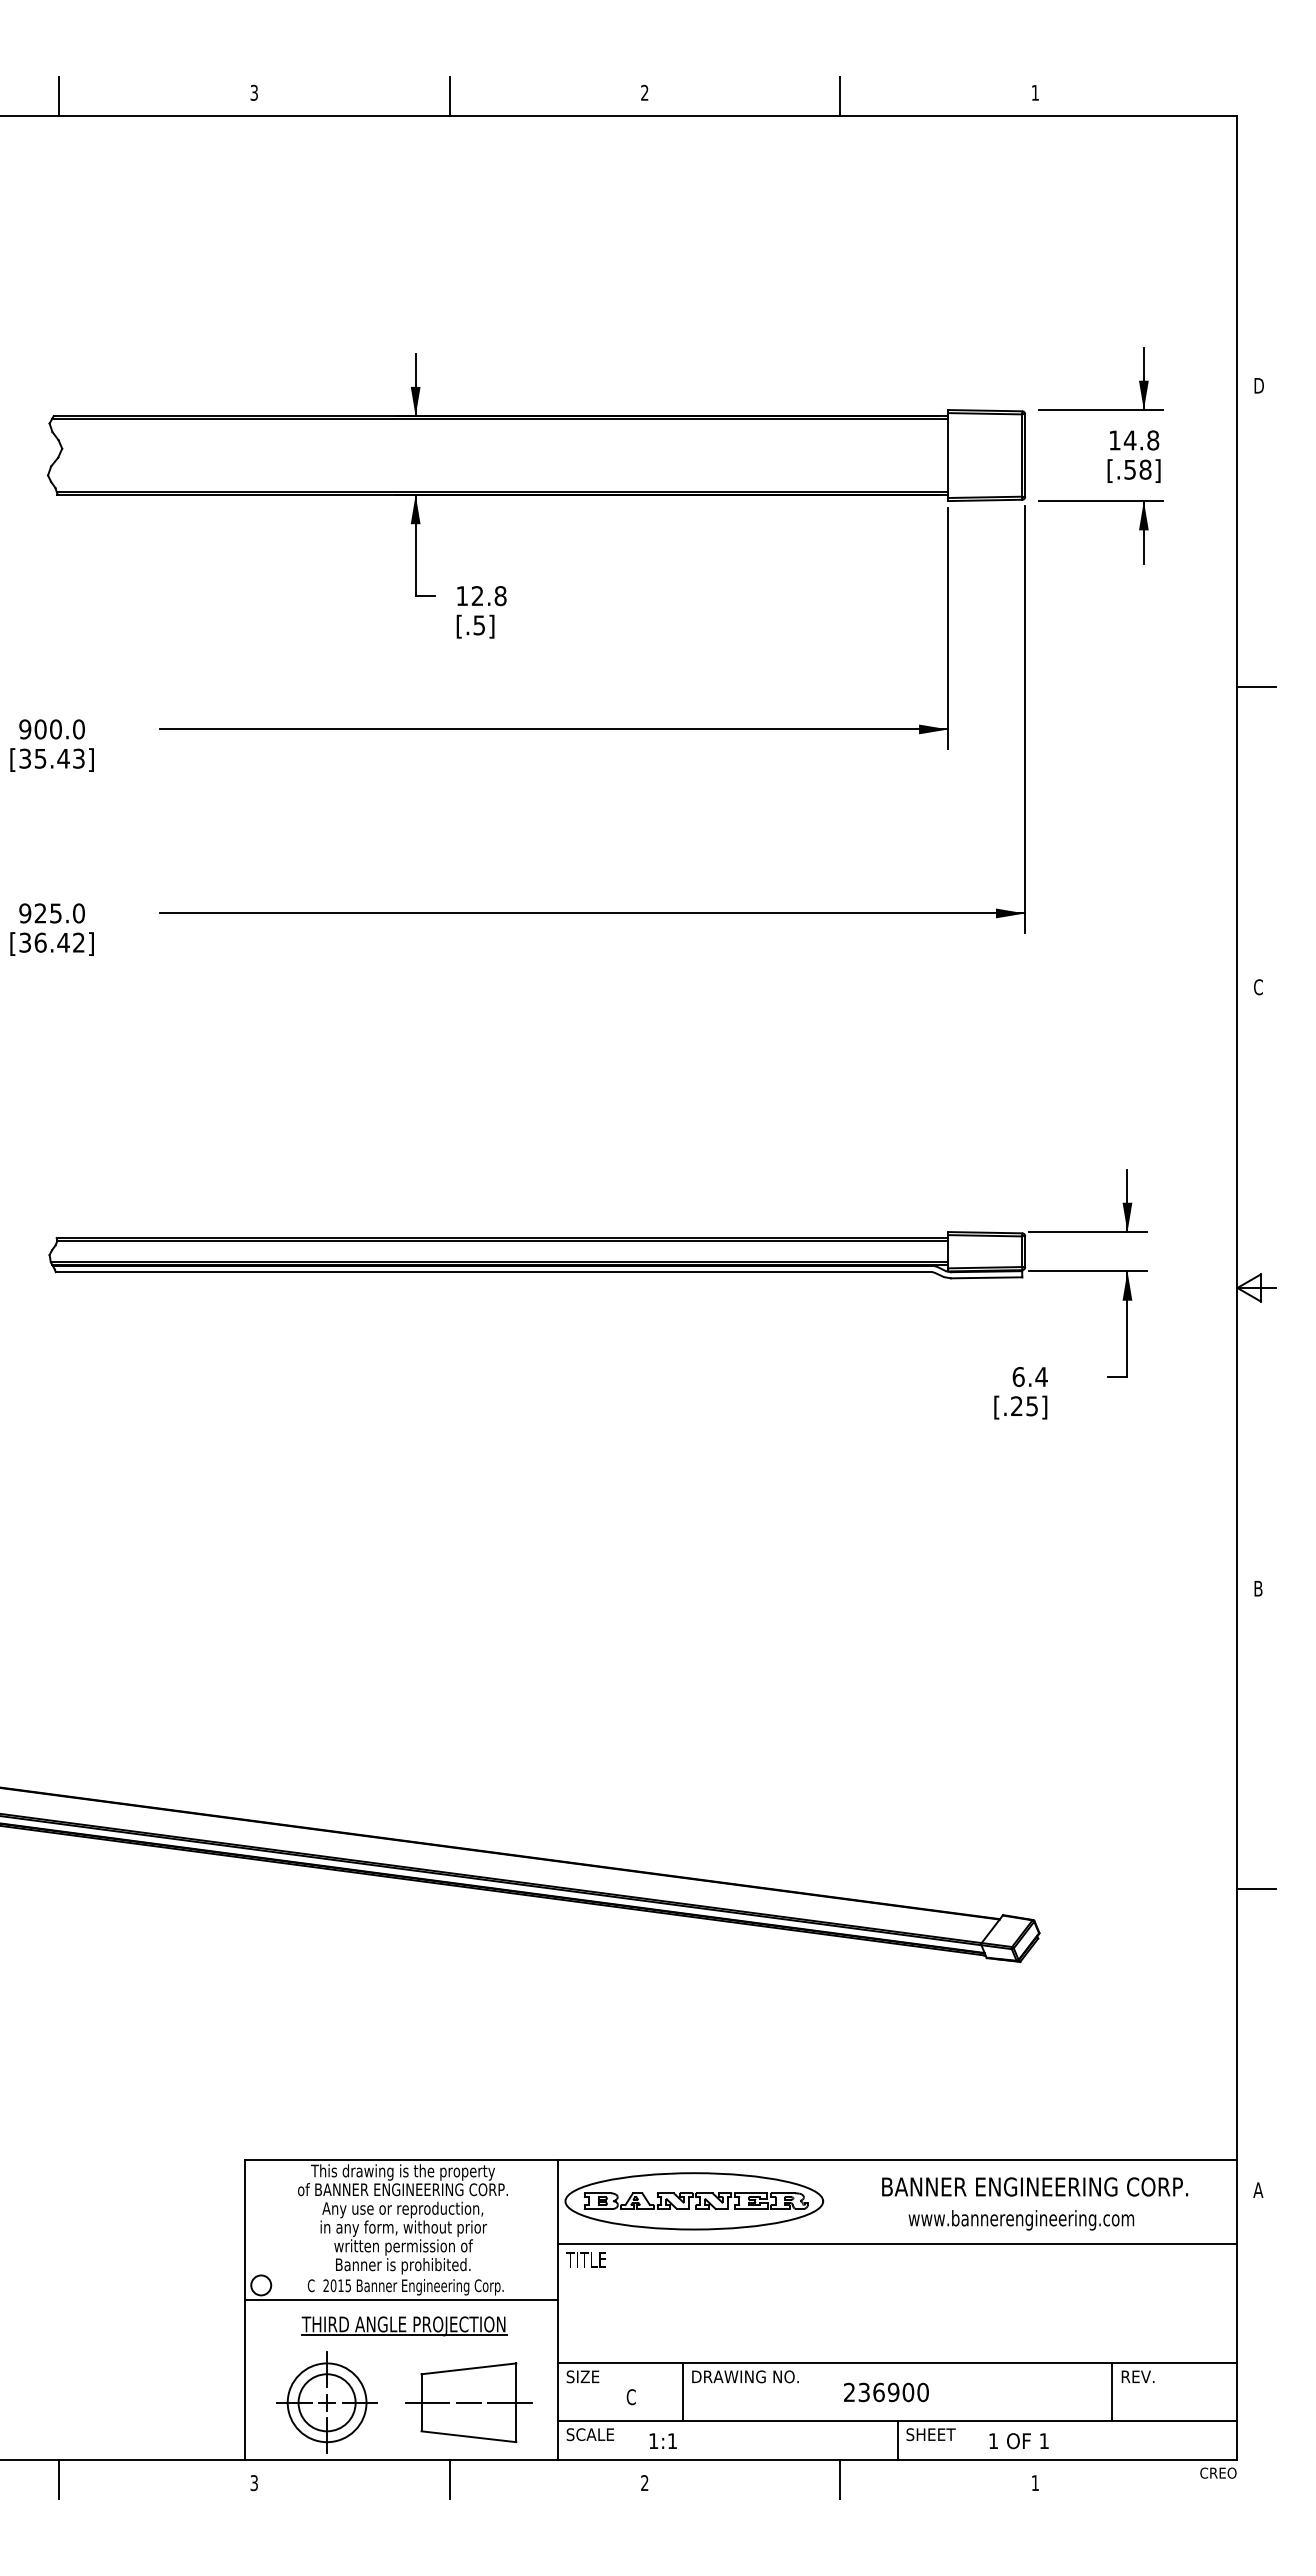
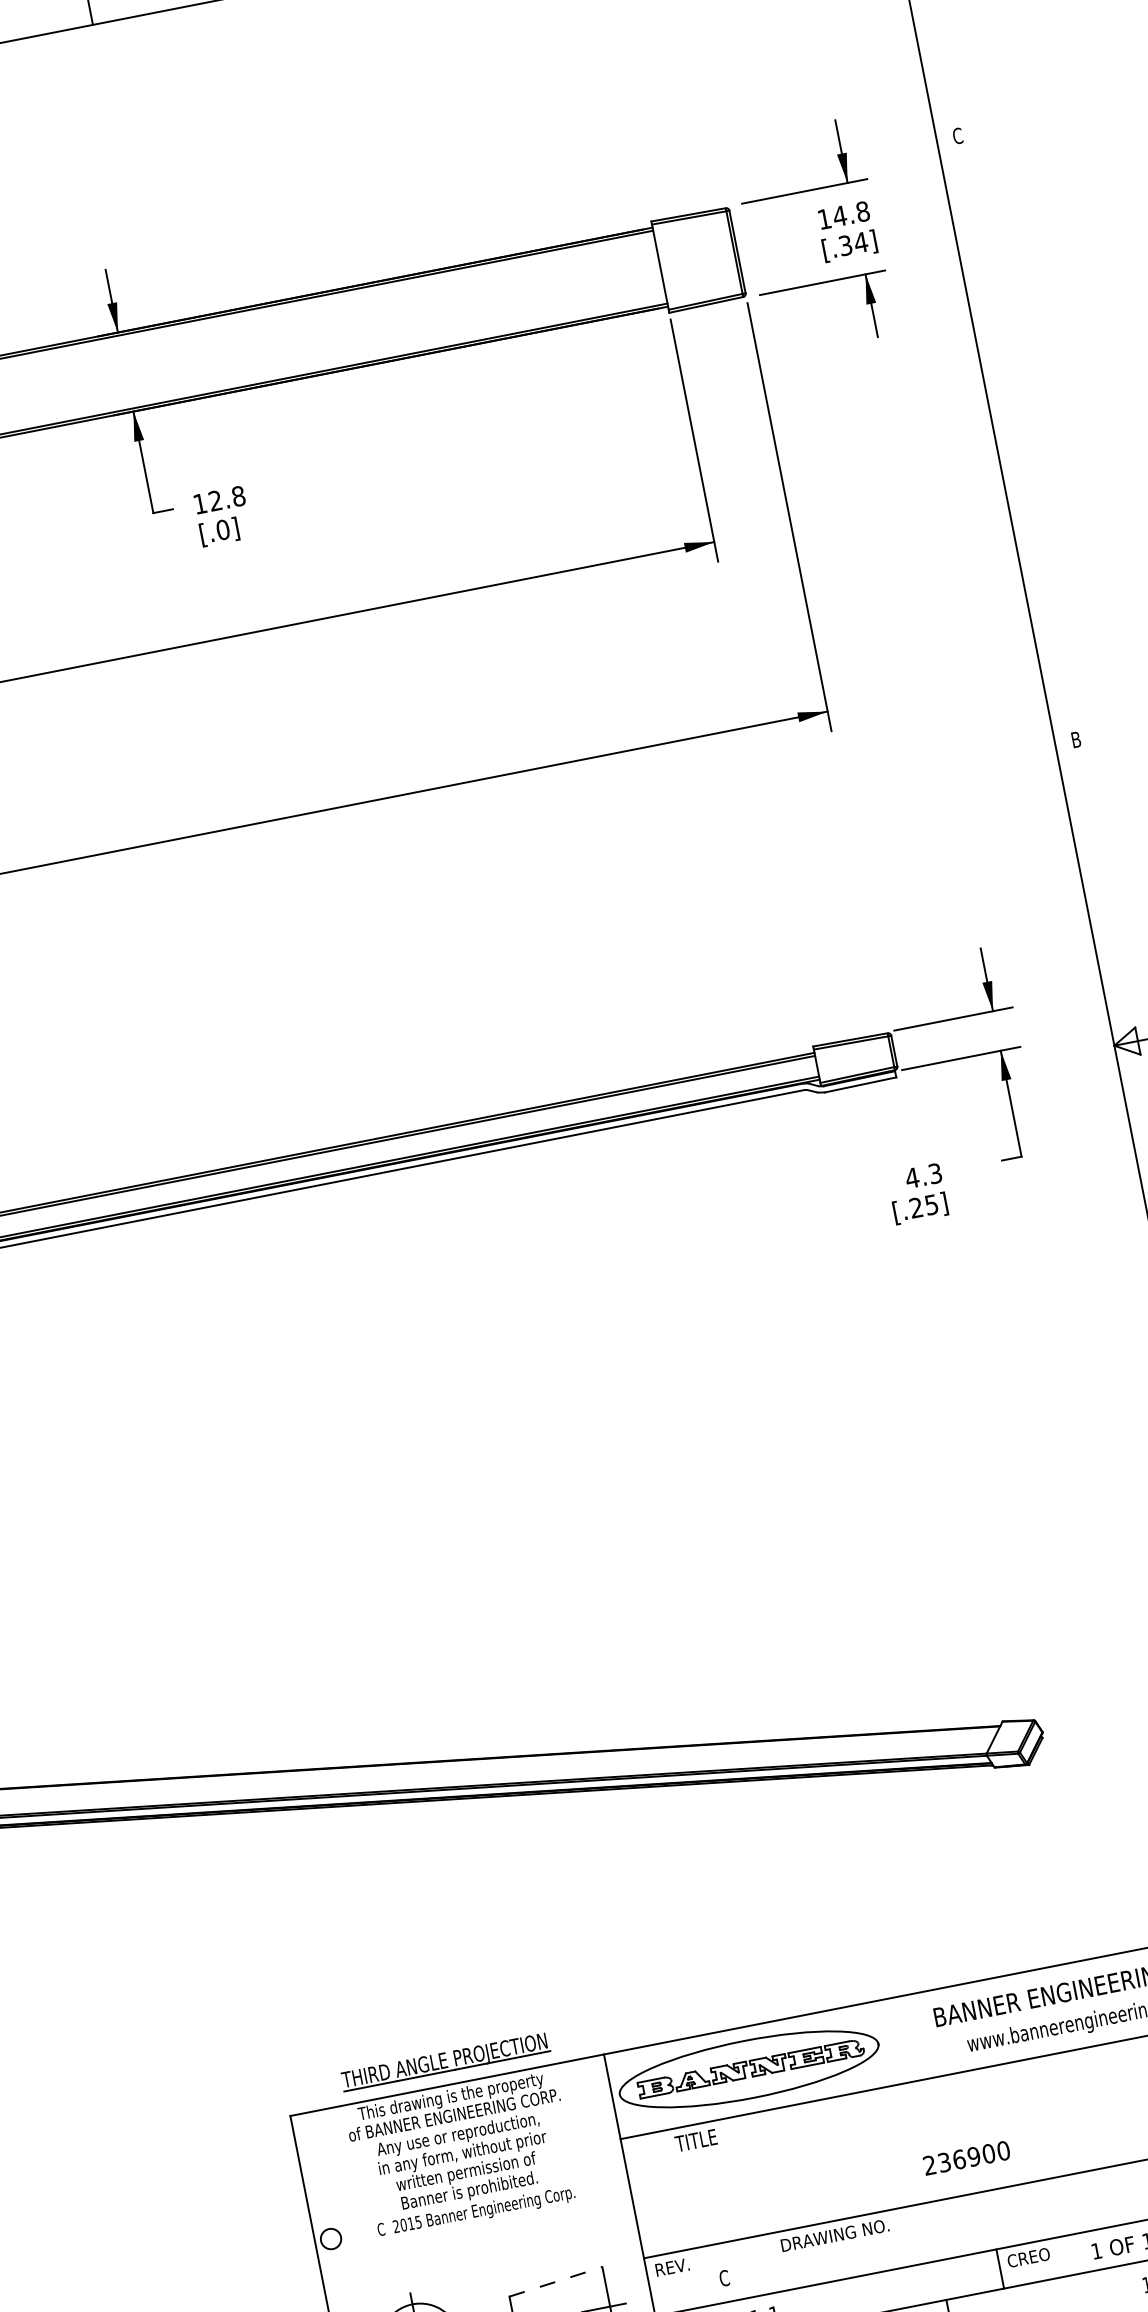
text: (1258, 385) -> (957, 135), D -> C
text: (1138, 469) -> (853, 243), [.58] -> [.34]
text: (479, 625) -> (223, 530), [.5] -> [.0]
line: (1256, 686) -> (1015, 438), removed
text: (1258, 987) -> (1076, 739), C -> B
text: (1029, 1376) -> (923, 1175), 6.4 -> 4.3
text: (585, 2259) -> (695, 2140), moved
line: (401, 2300) -> (474, 2226), removed
part: (404, 2326) -> (445, 2062), moved
line: (468, 2368) -> (555, 2281), solid -> dashed
text: (582, 2376) -> (671, 2267), SIZE -> REV.
line: (682, 2391) -> (774, 2262), removed
text: (886, 2392) -> (966, 2158), moved
text: (930, 2434) -> (1032, 2256), SHEET -> CREO

